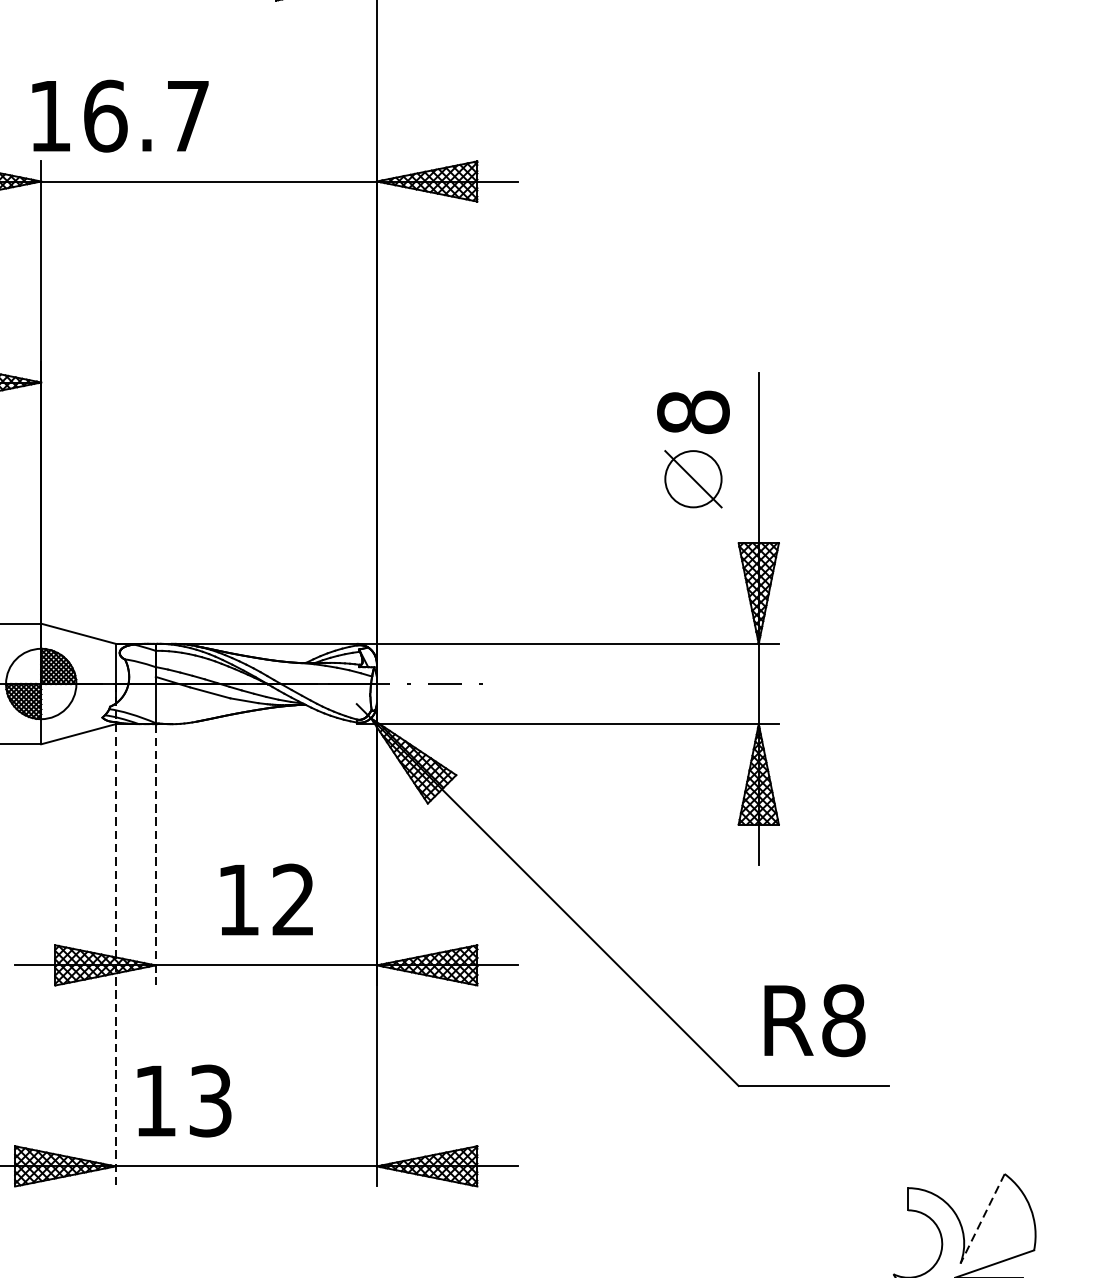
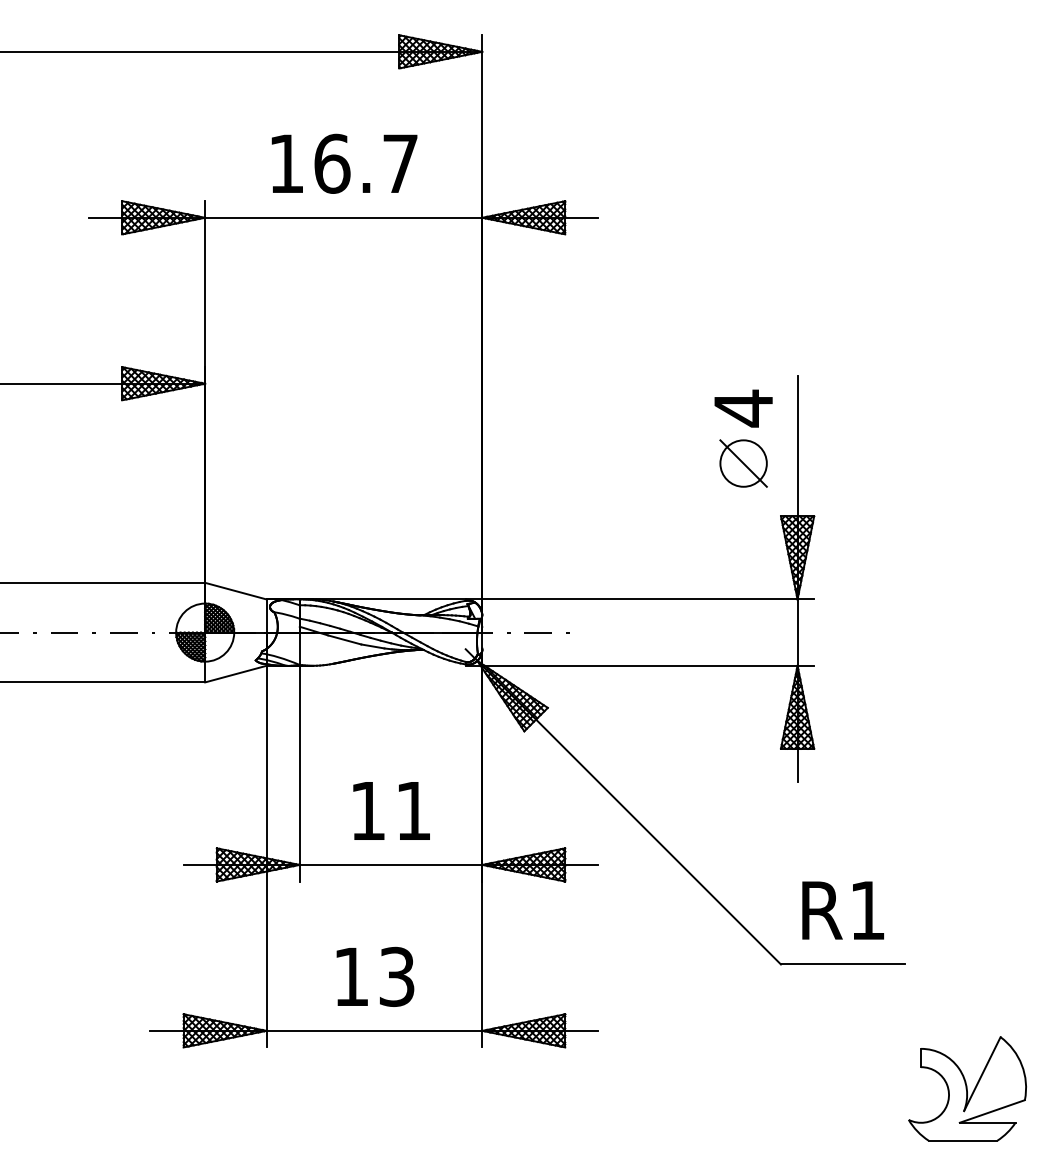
text: (120, 115) -> (344, 163), moved
text: (693, 412) -> (743, 408), 8 -> 4
line: (155, 854) -> (299, 773), dashed -> solid
text: (292, 899) -> (412, 810), 12 -> 11
line: (115, 935) -> (266, 840), dashed -> solid
text: (843, 1020) -> (867, 910), R8 -> R1
text: (184, 1100) -> (375, 976), moved
line: (982, 1219) -> (982, 1074), dashed -> solid

